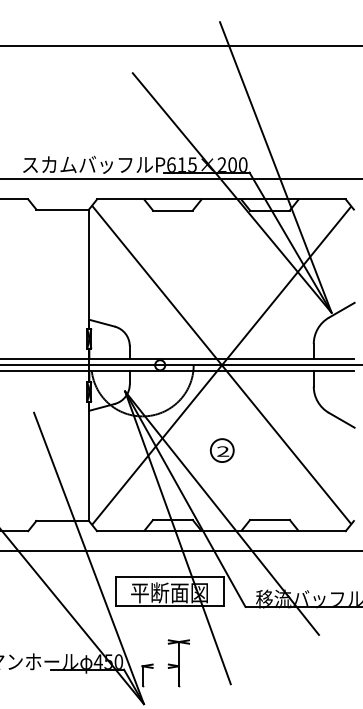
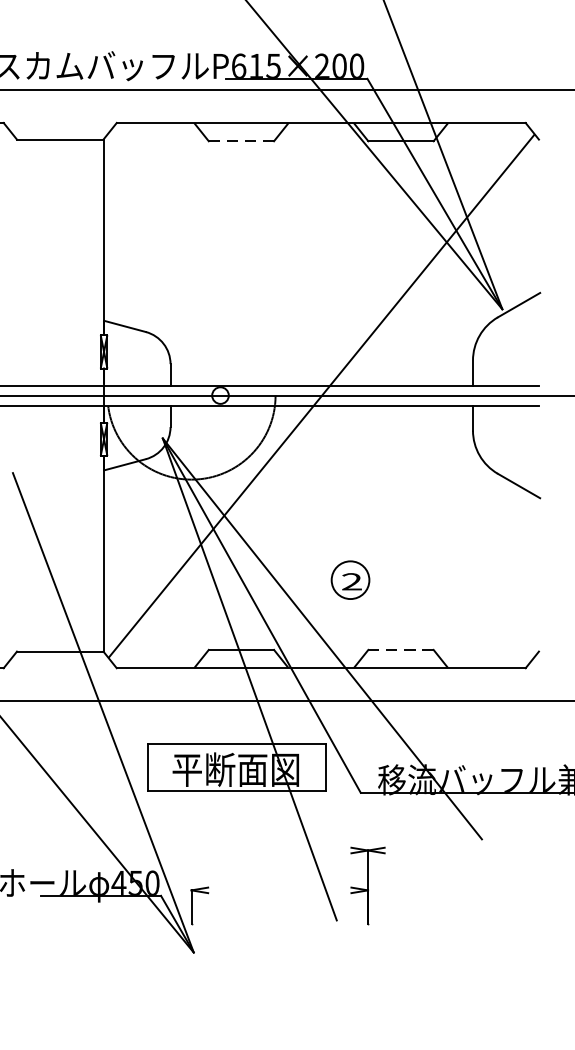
line: (172, 210) -> (240, 141), solid -> dashed
line: (221, 364) -> (321, 394), removed
part: (222, 450) -> (350, 580), moved
line: (269, 520) -> (400, 650), solid -> dashed
part: (178, 663) -> (367, 885), moved

